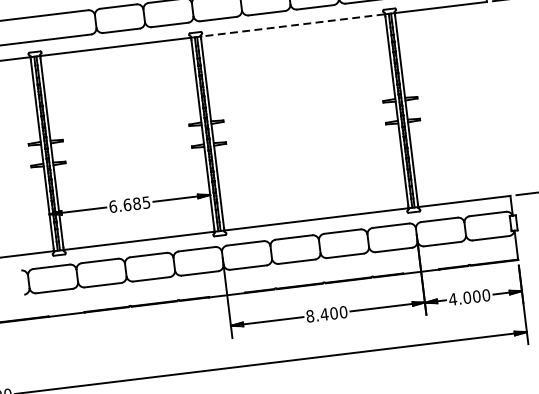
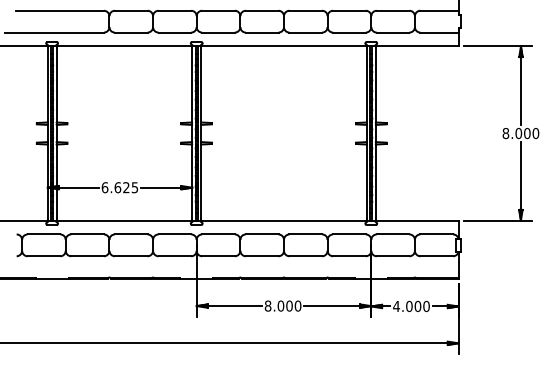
line: (292, 25) -> (283, 46), dashed -> solid
text: (137, 203) -> (126, 187), 6.685 -> 6.625
text: (323, 313) -> (280, 305), 8.400 -> 8.000

